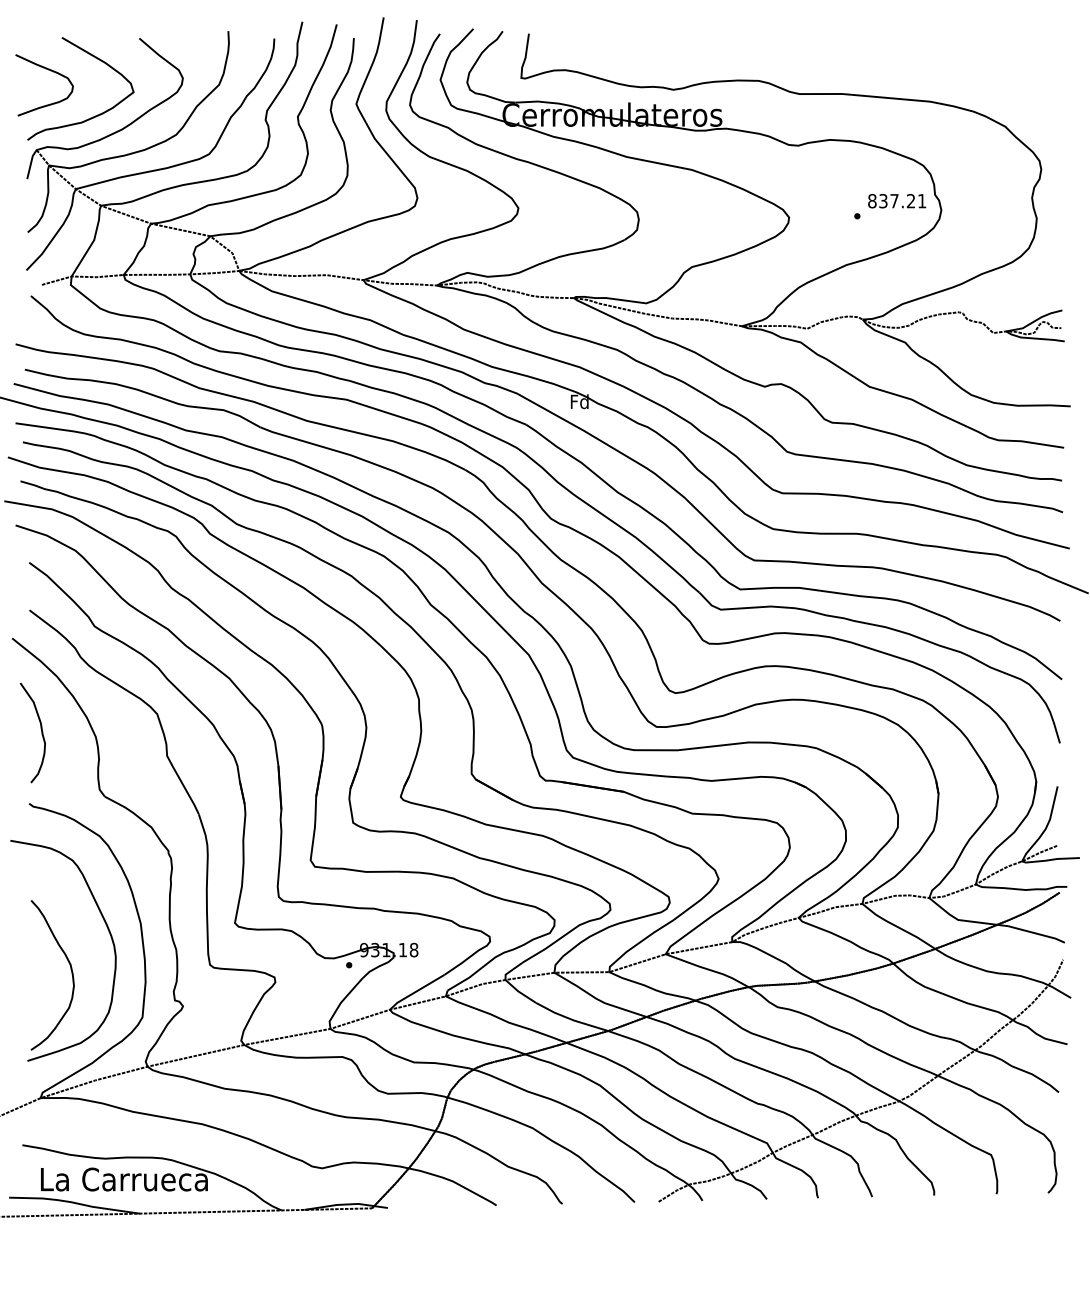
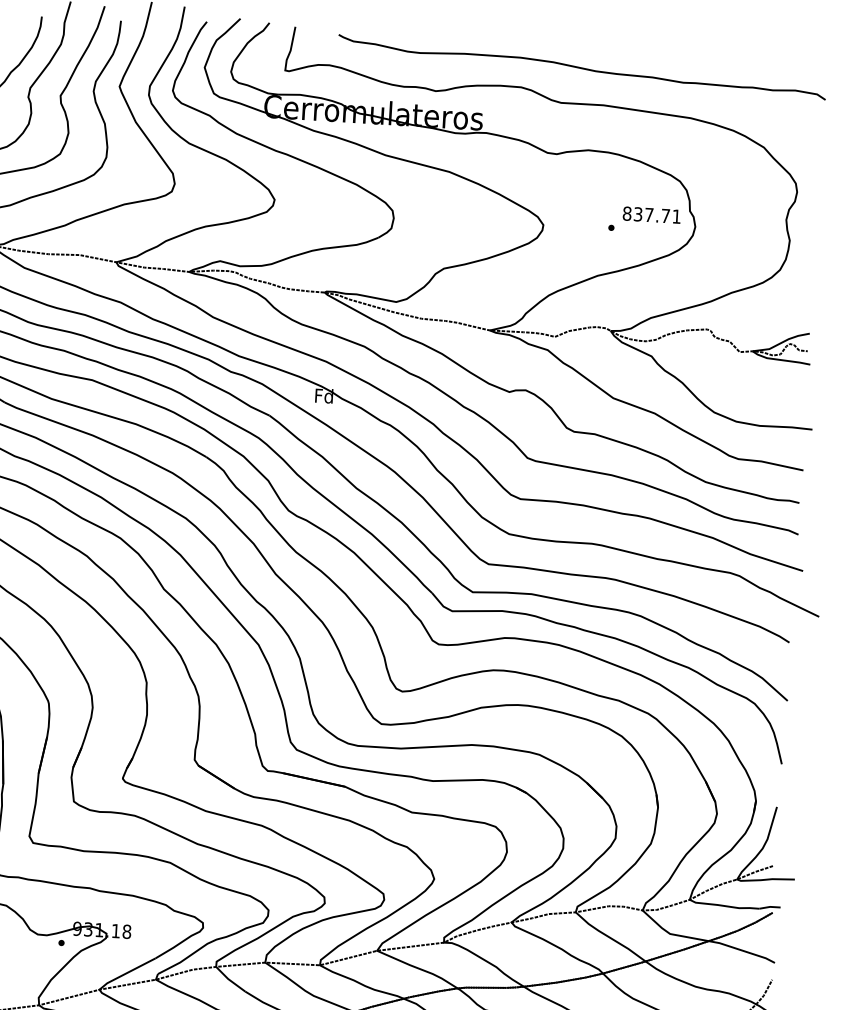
curve: (818, 57) -> (582, 67), added
text: (910, 200) -> (665, 215), 837.21 -> 837.71

